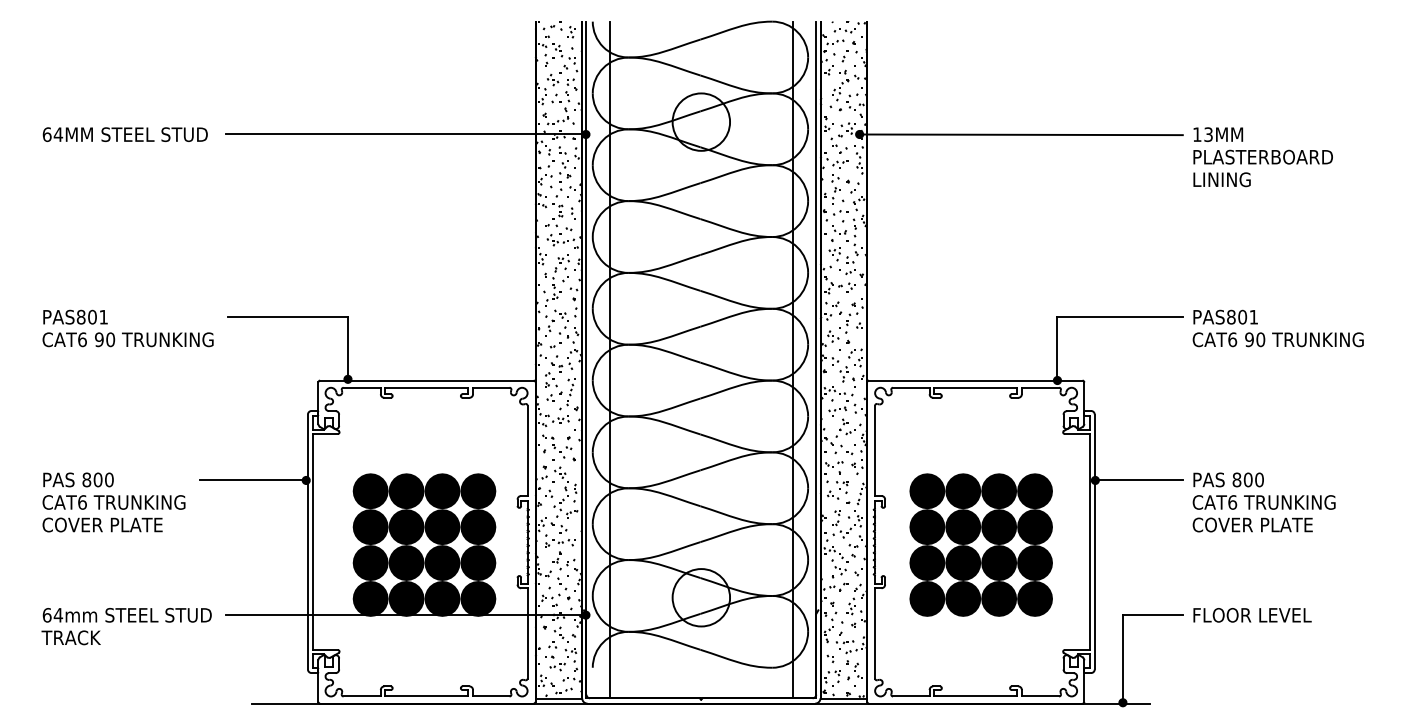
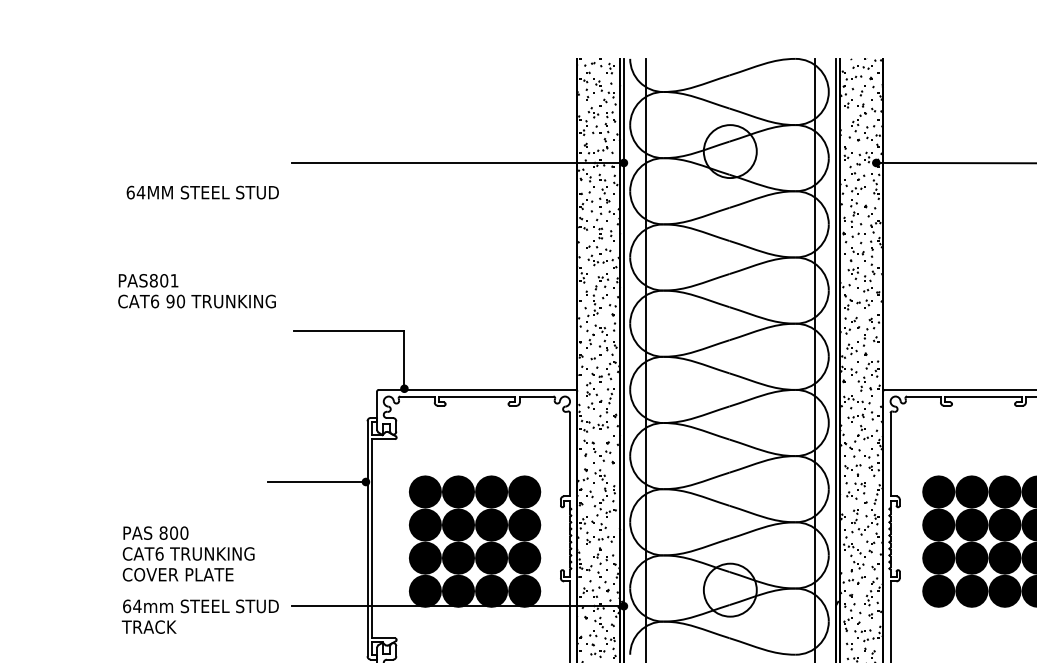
text: (124, 134) -> (202, 192), moved
text: (127, 328) -> (196, 291), moved
text: (113, 502) -> (188, 553), moved

